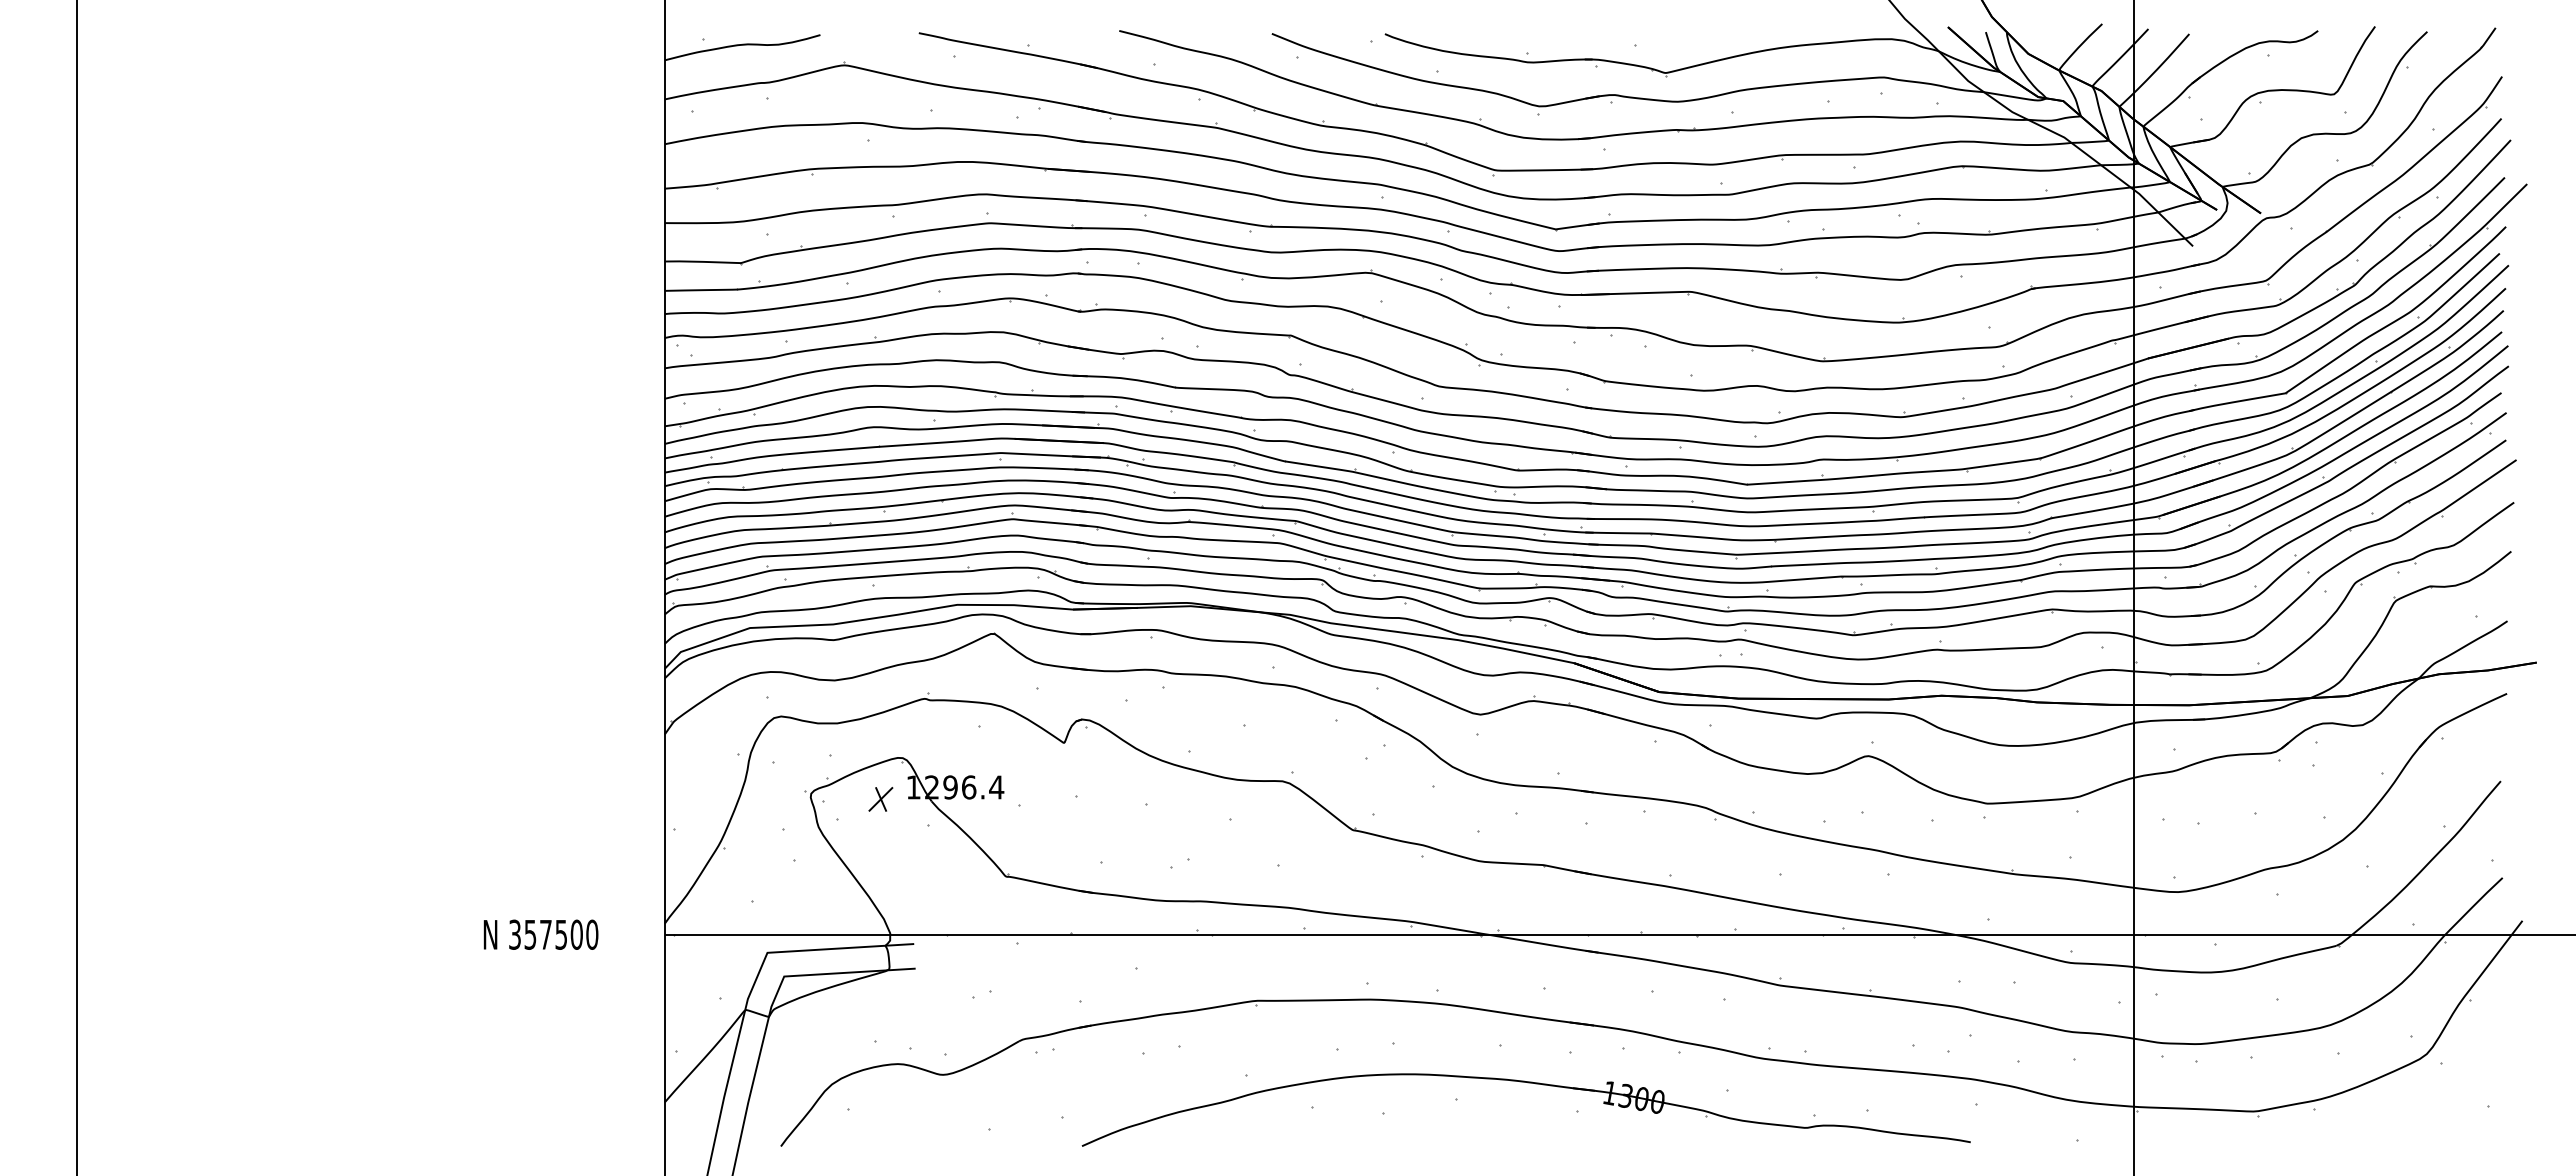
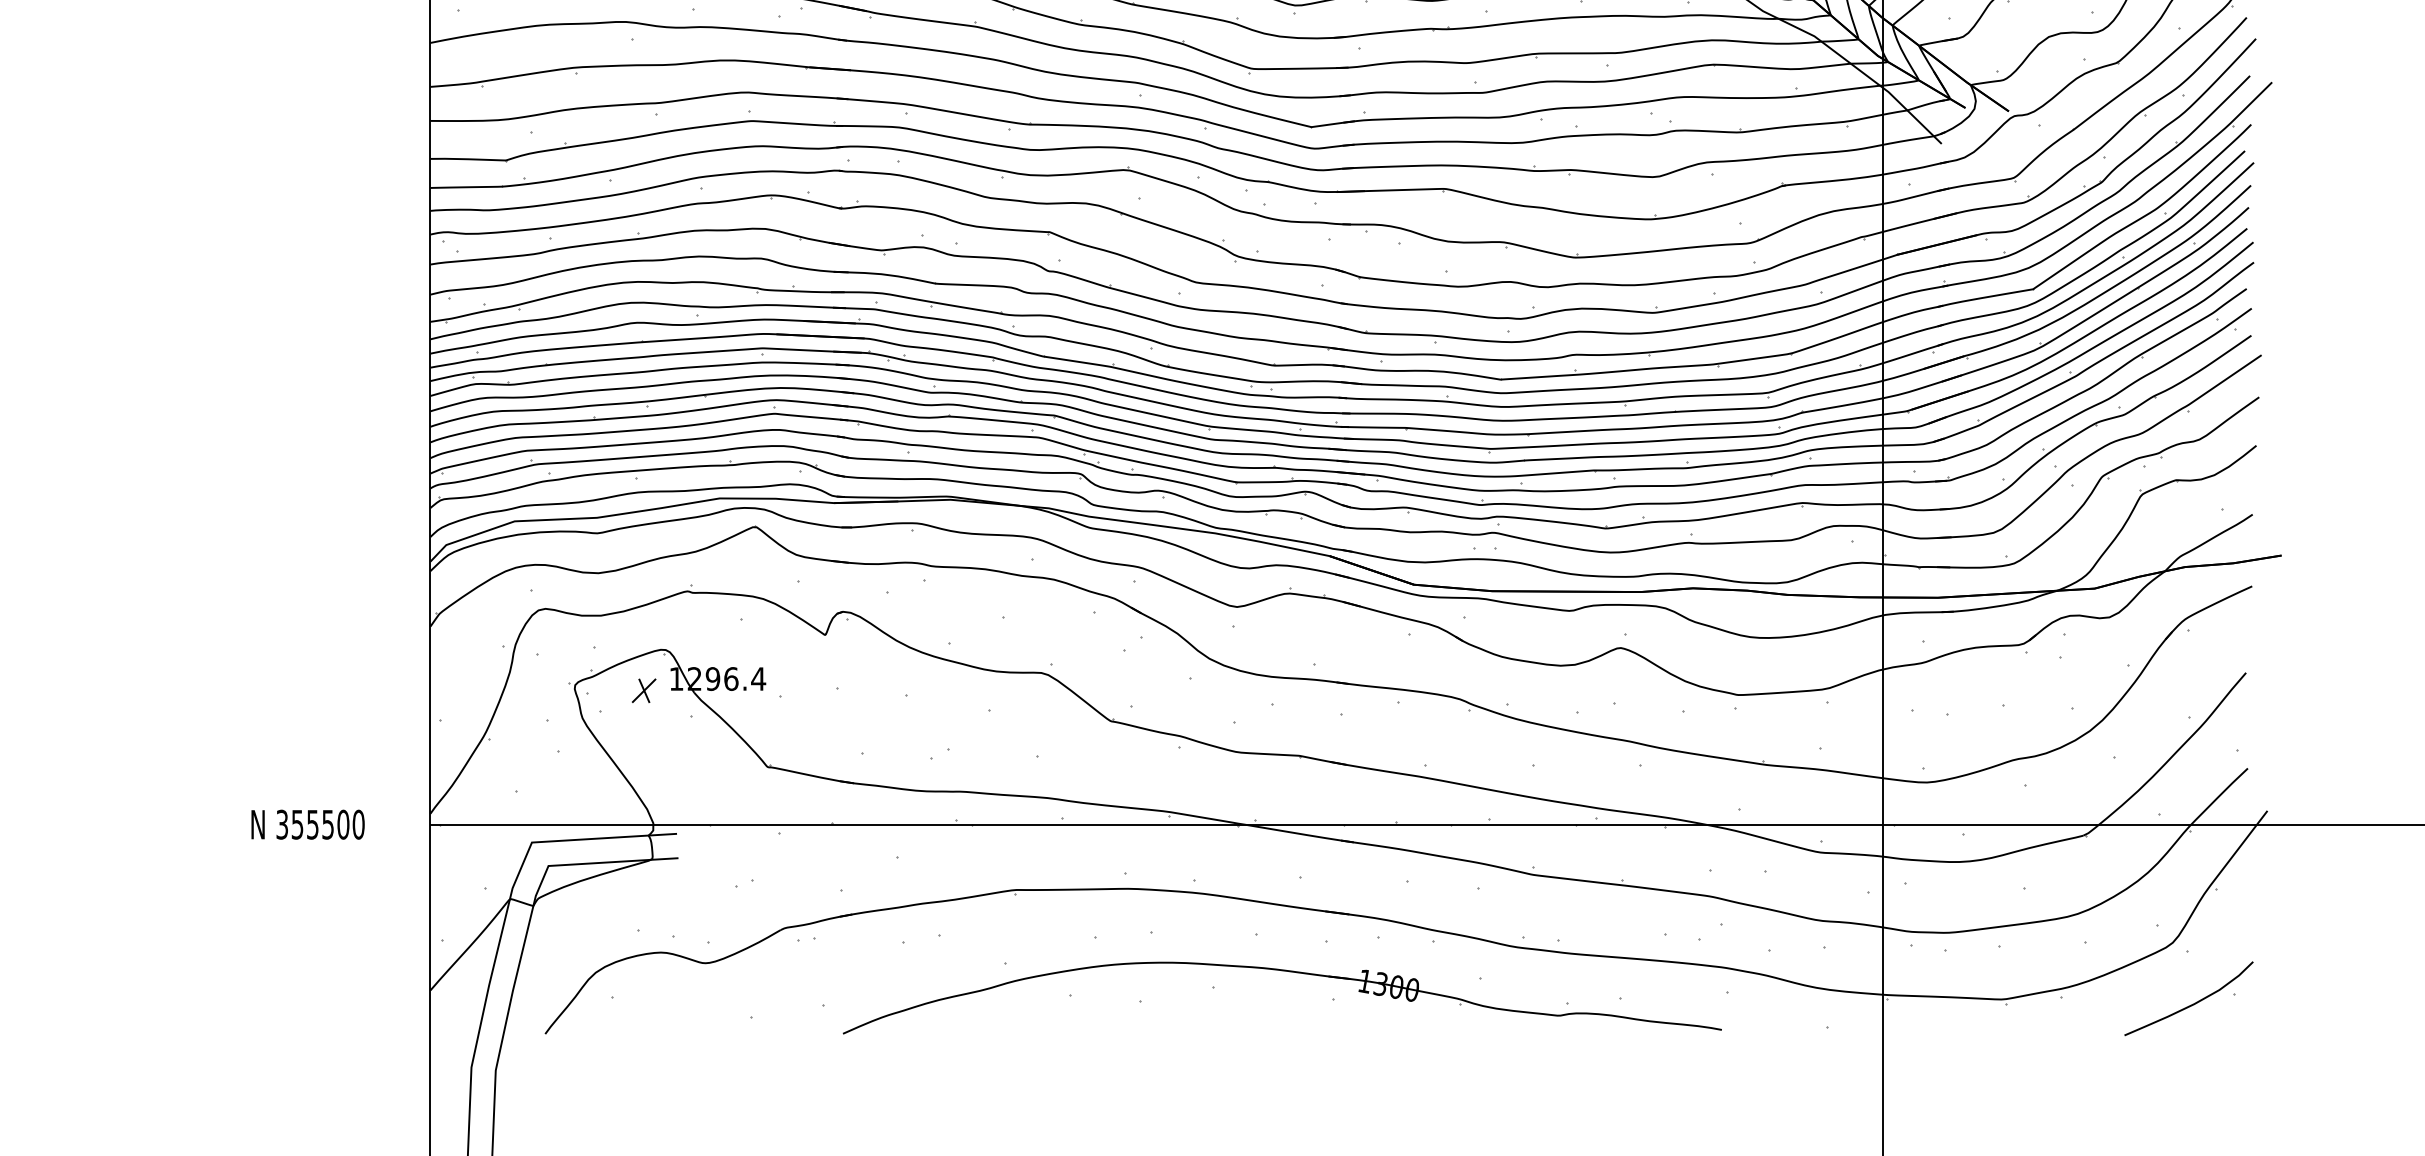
text: (545, 934) -> (312, 824), 357500 -> 355500
curve: (2445, 1116) -> (2191, 1004), added

